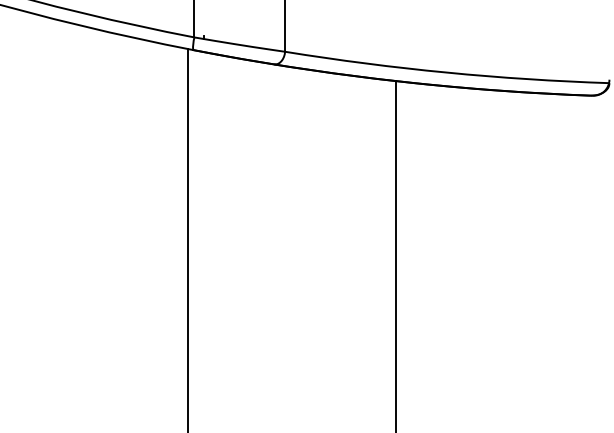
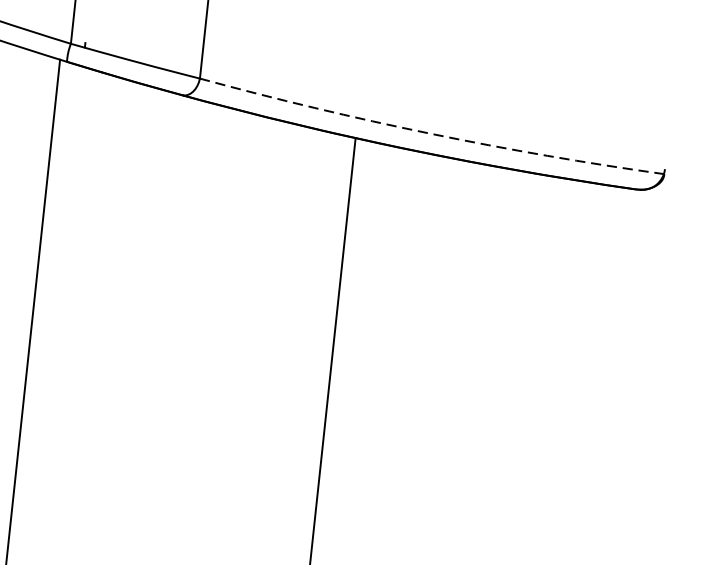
arc: (446, 72) -> (430, 133), solid -> dashed

